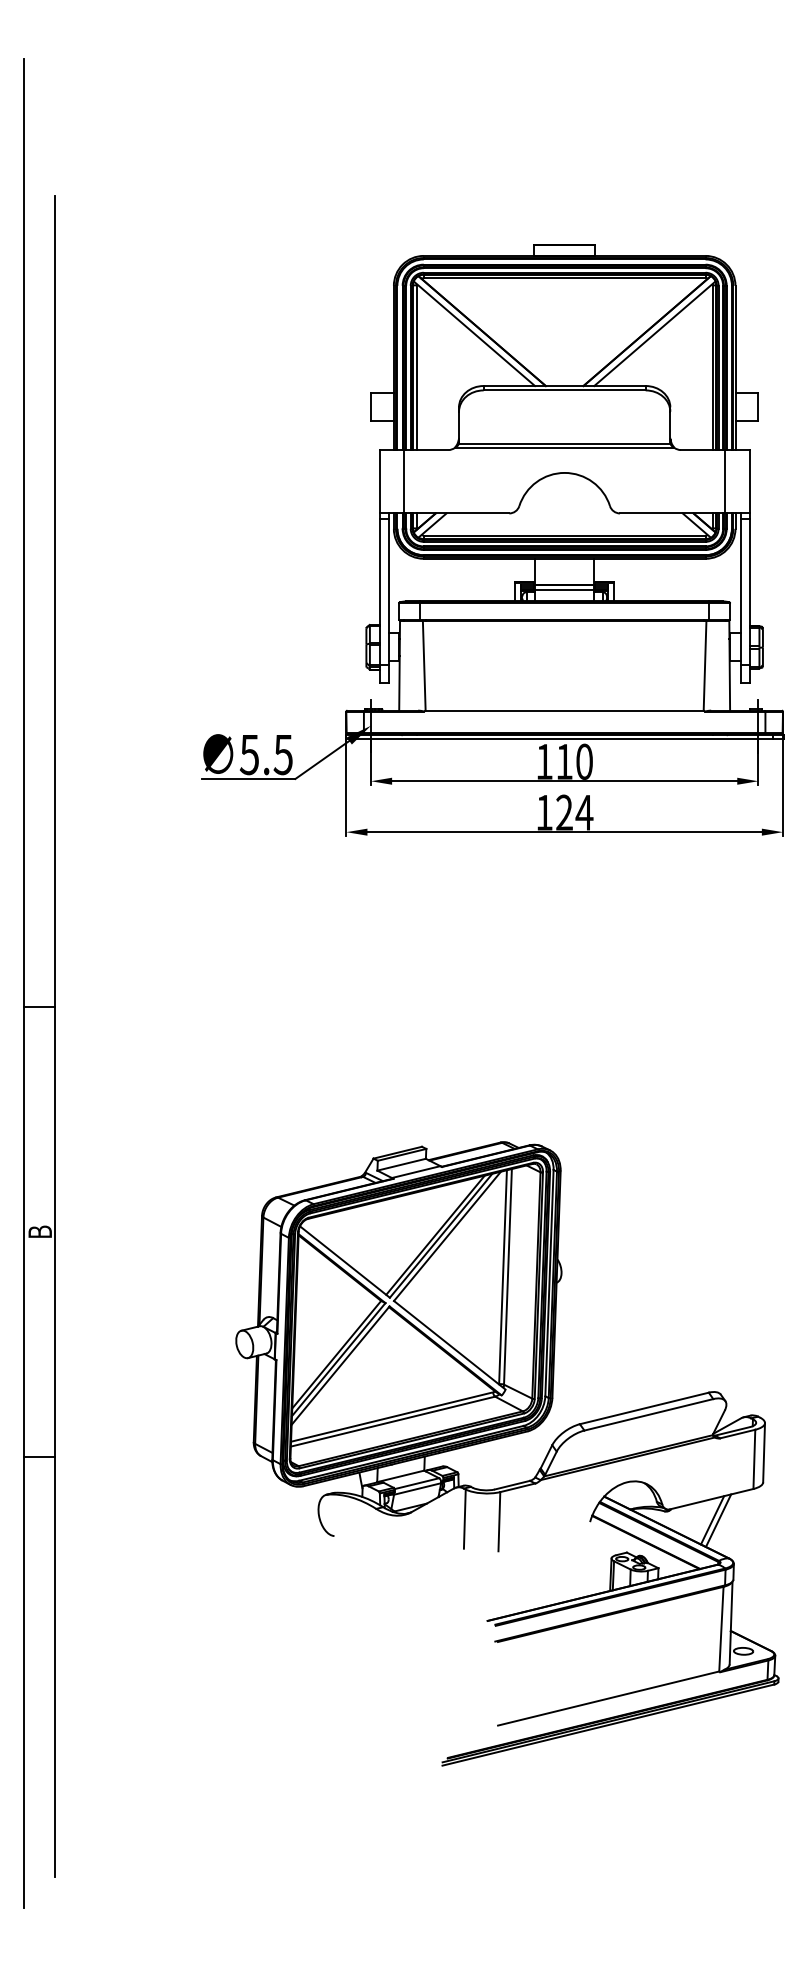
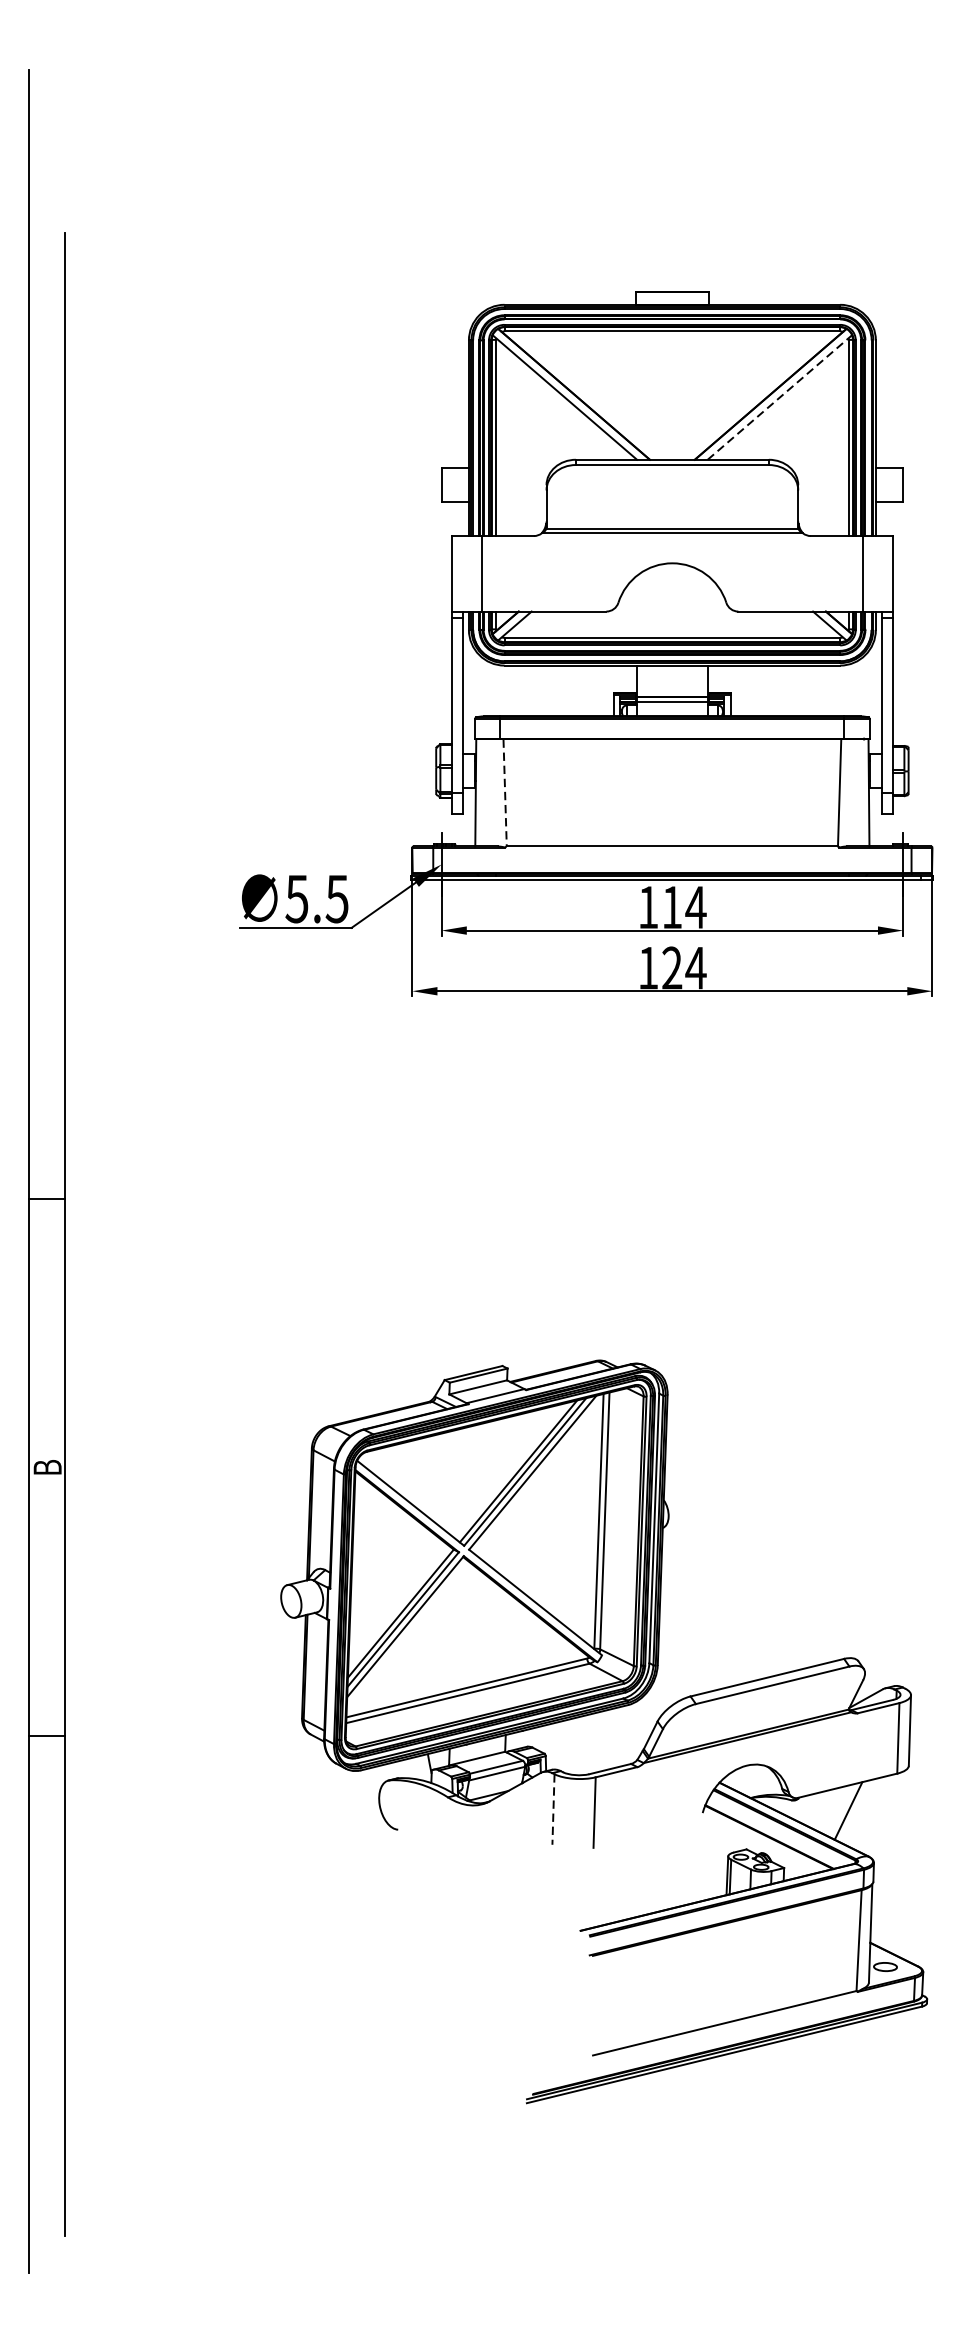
line: (655, 333) -> (780, 397), solid -> dashed
line: (424, 665) -> (505, 792), solid -> dashed
text: (584, 761) -> (696, 907), 110 -> 114
line: (464, 1519) -> (553, 1809), solid -> dashed
line: (718, 1520) -> (855, 1811), removed

